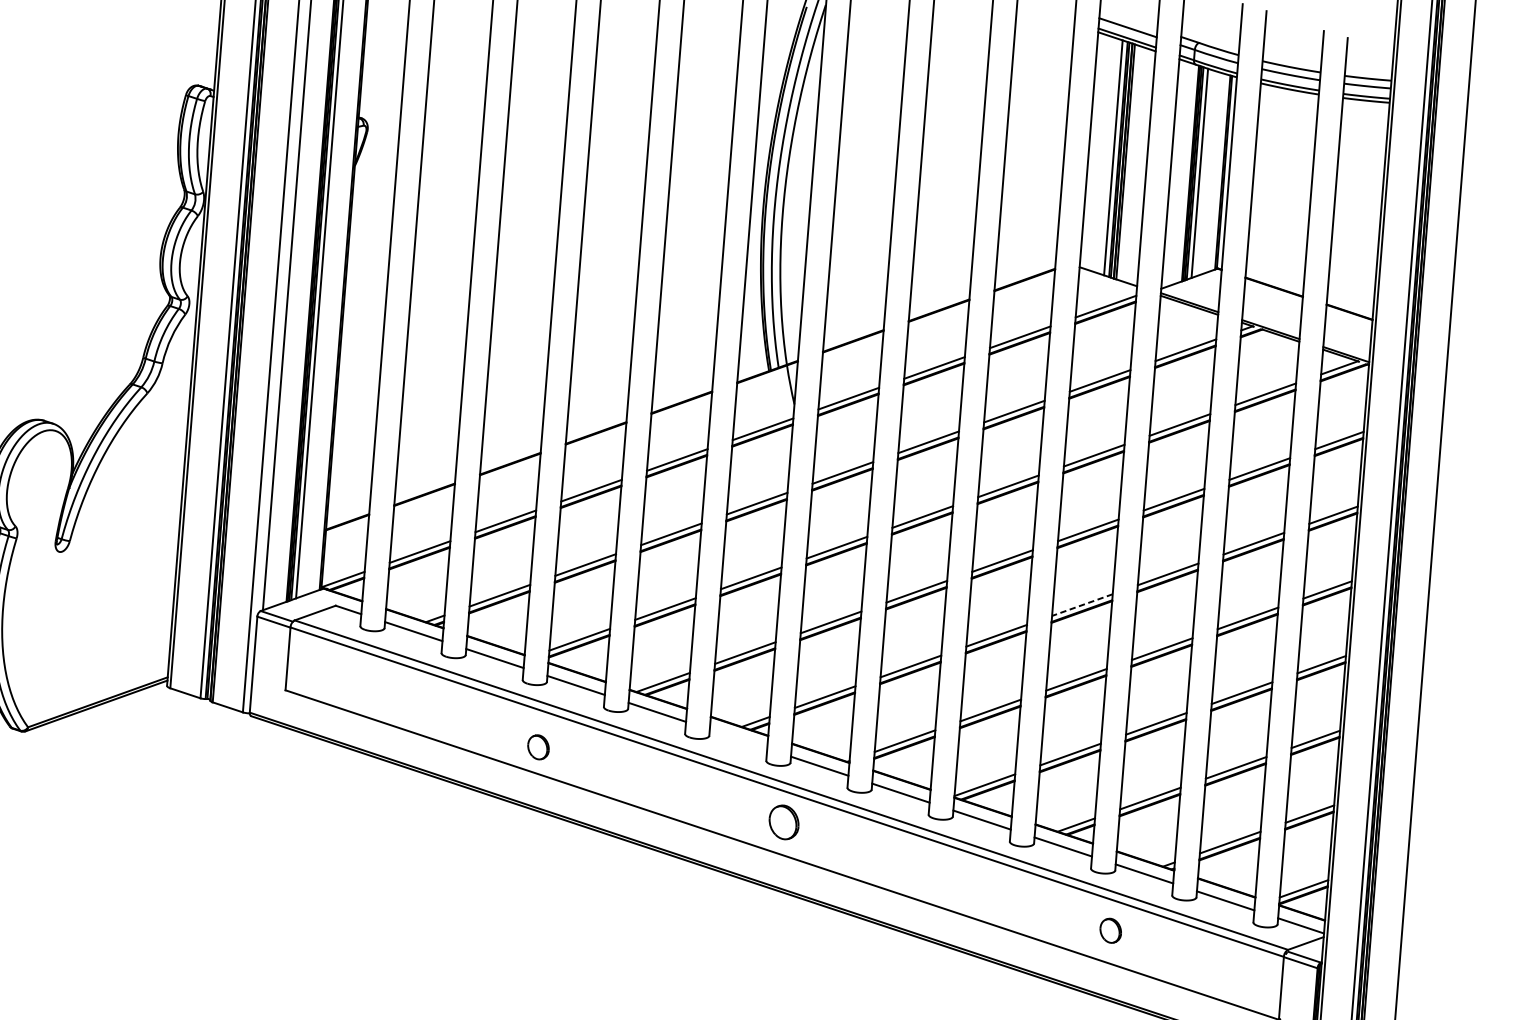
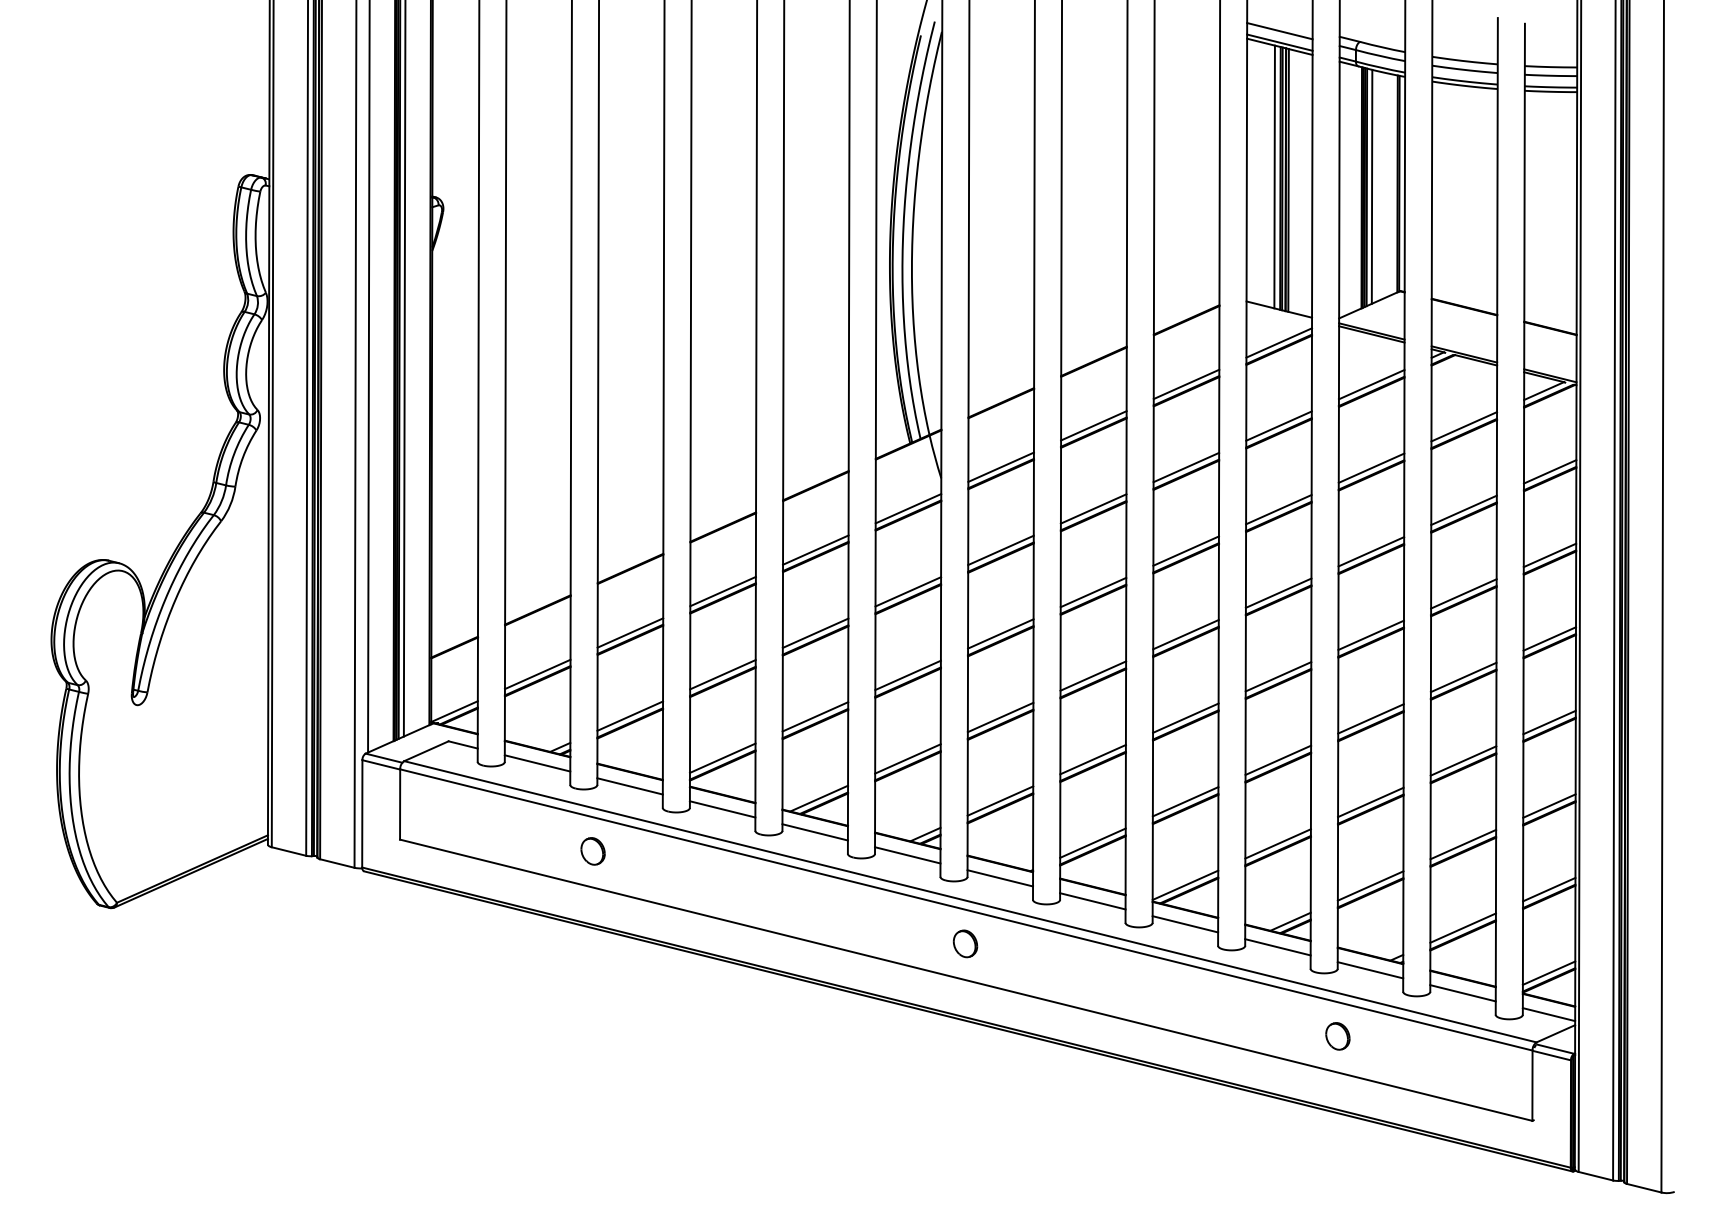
line: (1082, 604) -> (1278, 676), dashed -> solid
line: (738, 739) -> (907, 855), added
part: (537, 747) -> (592, 851), moved
part: (784, 822) -> (965, 943), size x0.71

